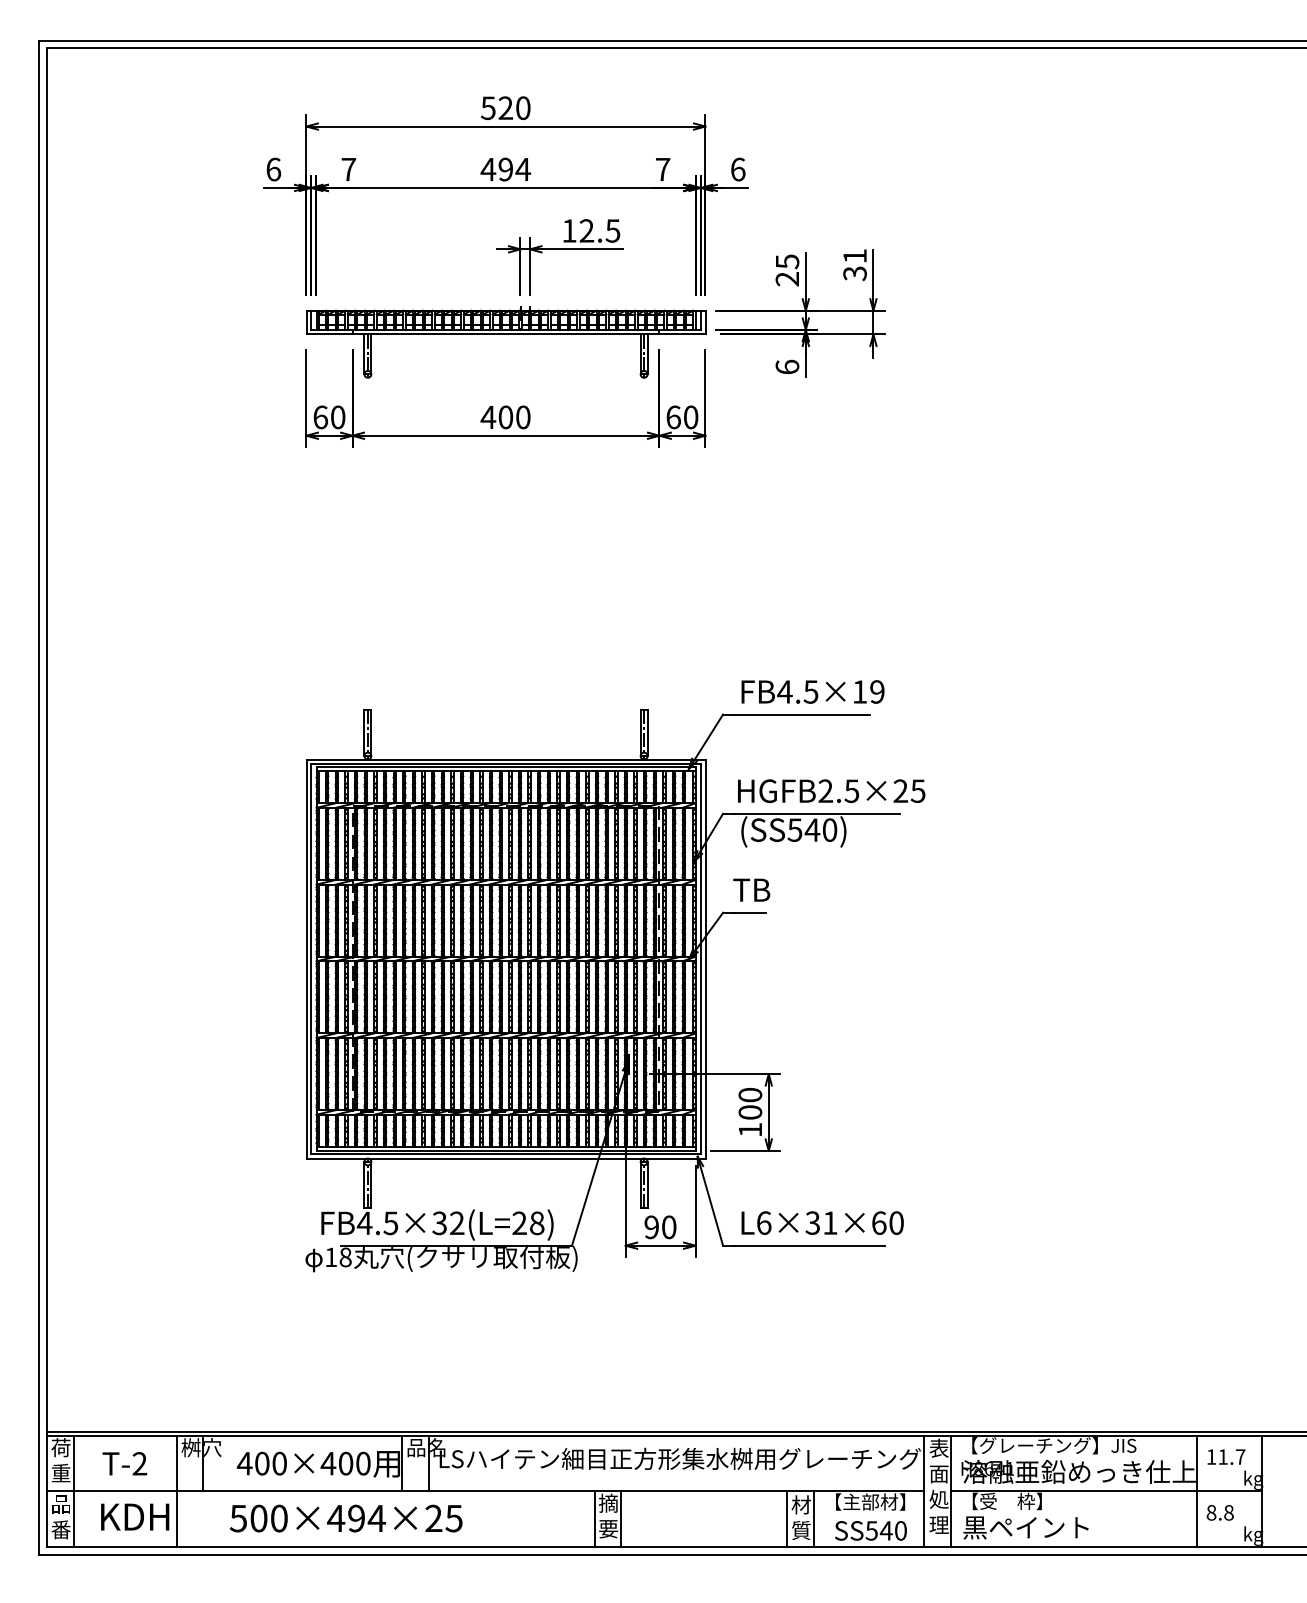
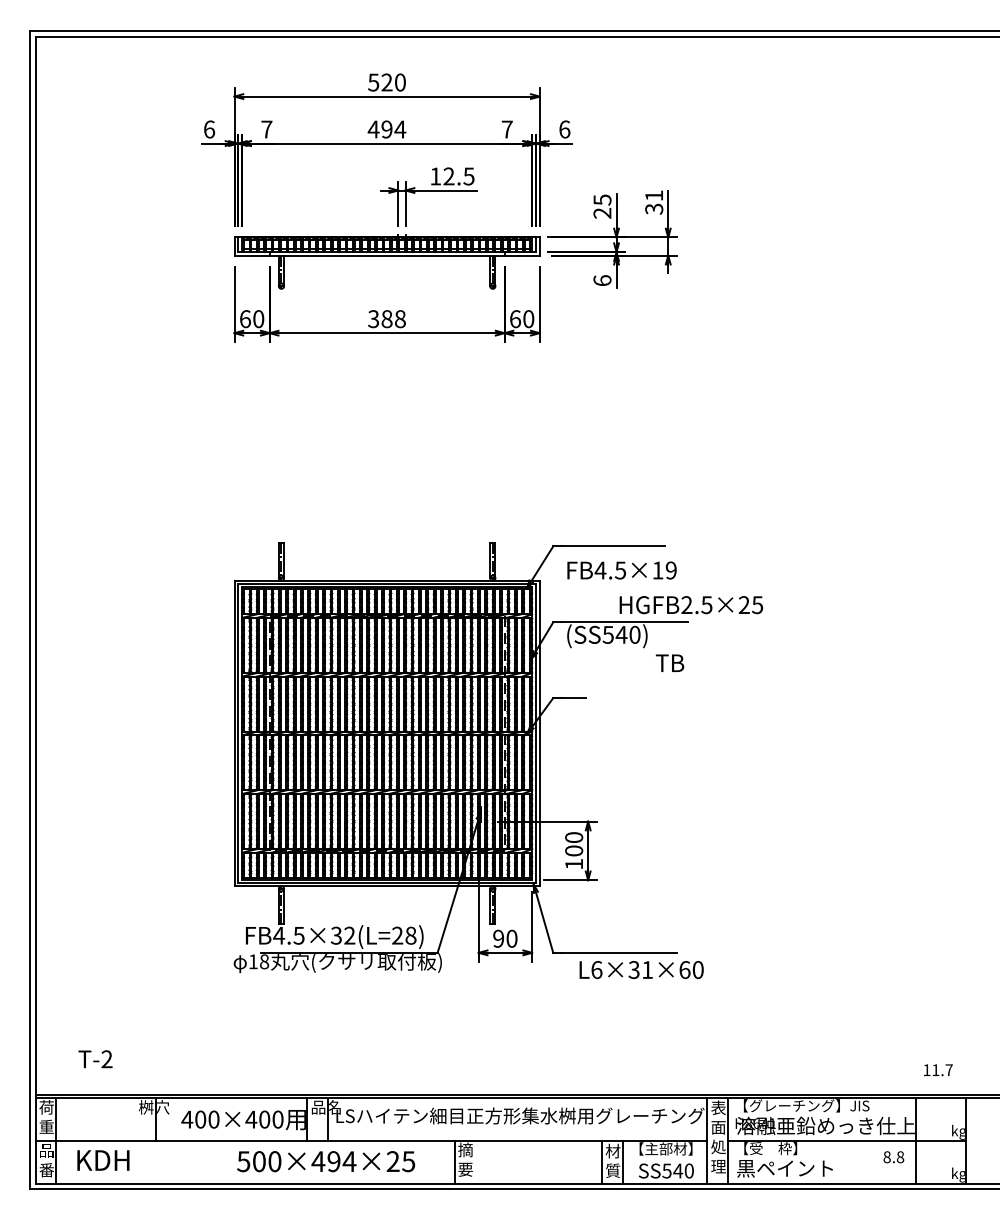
text: (505, 417) -> (386, 319), 400 -> 388
text: (812, 691) -> (621, 570), moved
text: (831, 791) -> (691, 605), moved
text: (751, 889) -> (669, 662), moved
text: (822, 1222) -> (641, 969), moved
text: (1226, 1456) -> (938, 1069), moved
text: (124, 1463) -> (95, 1059), moved
line: (176, 1491) -> (135, 1140), removed
text: (1219, 1512) -> (893, 1156), moved
text: (345, 1518) -> (325, 1161), moved
line: (621, 1519) -> (475, 1162), removed

